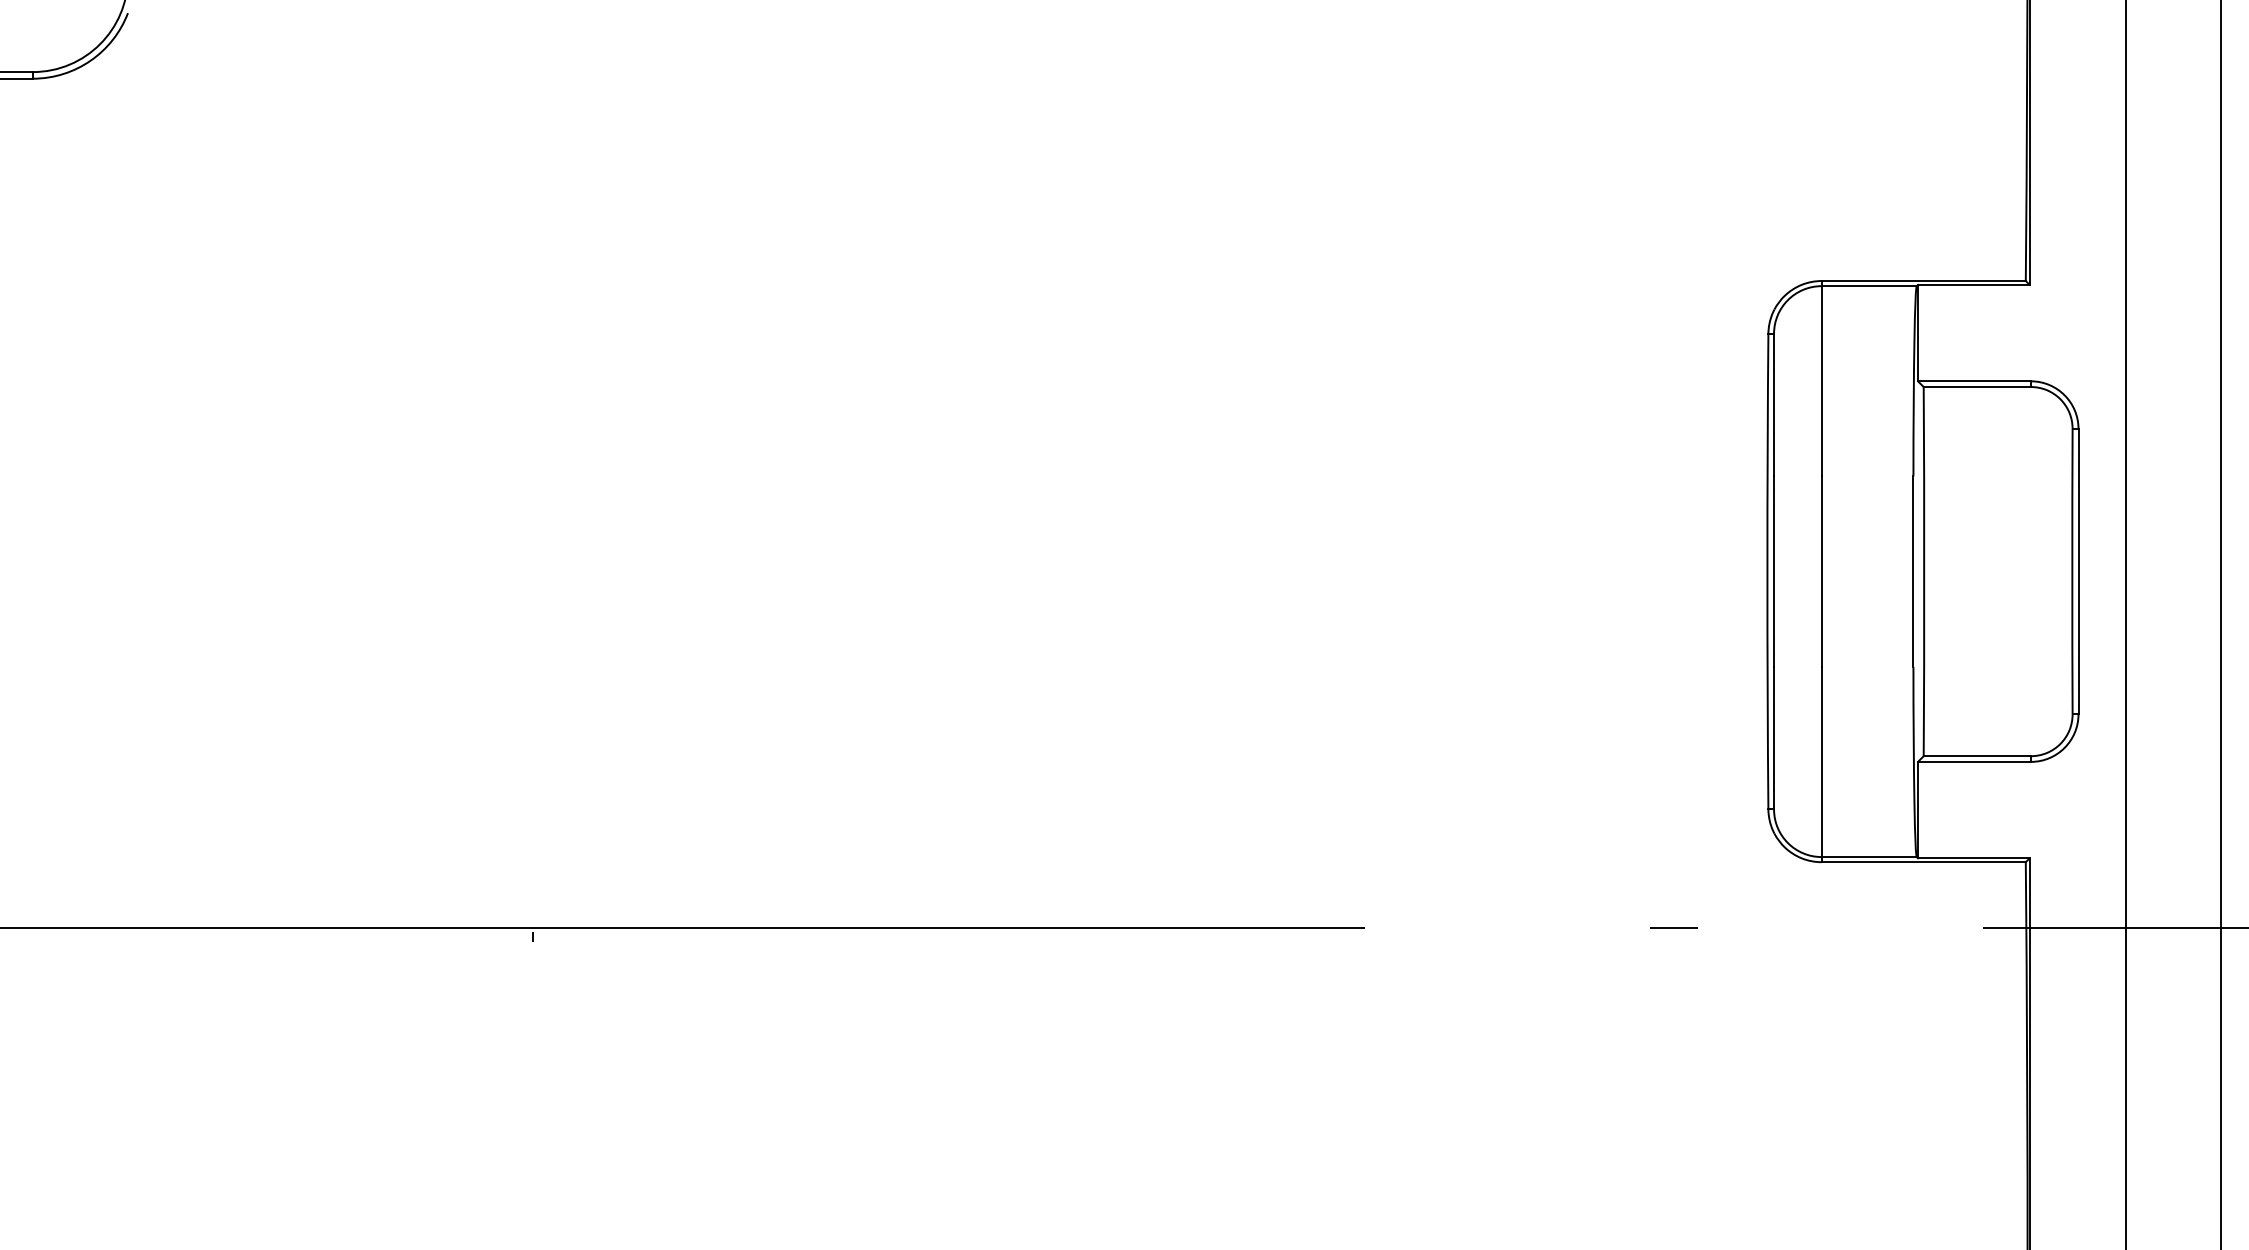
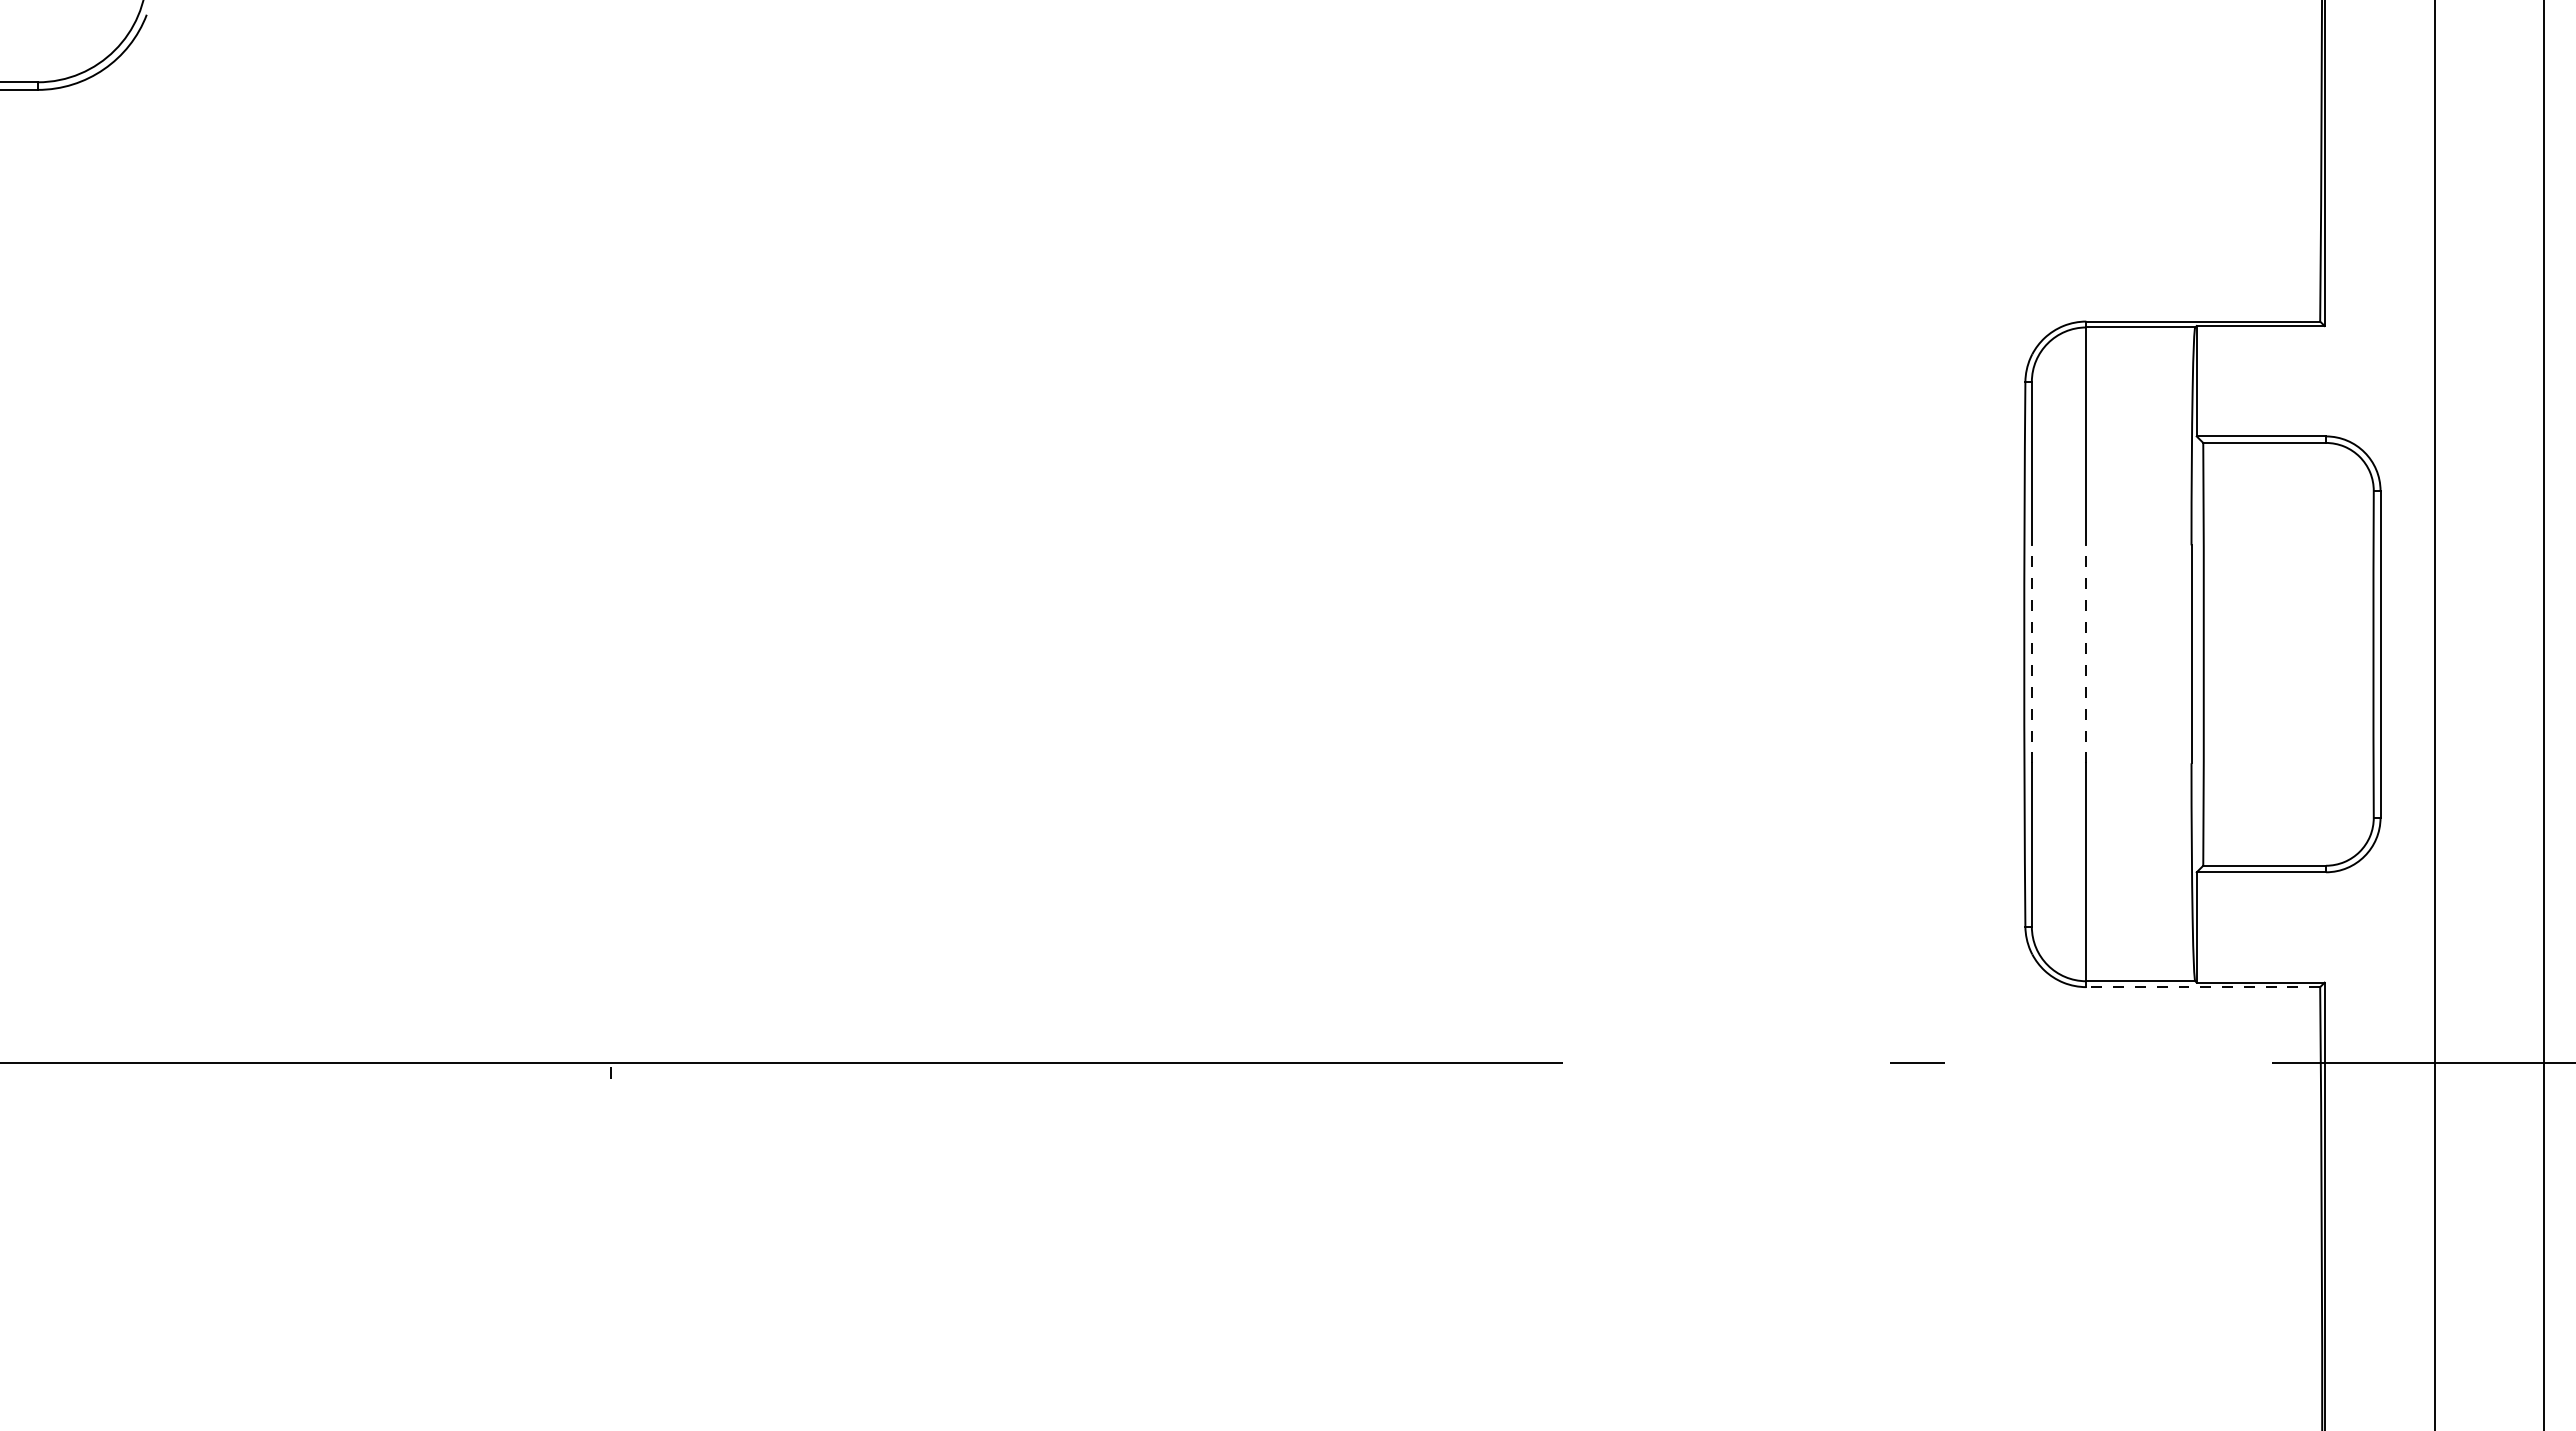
line: (1773, 571) -> (2031, 654), solid -> dashed
line: (1821, 571) -> (2086, 654), solid -> dashed
line: (1923, 862) -> (2203, 987), solid -> dashed

